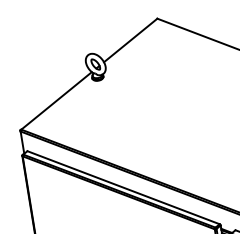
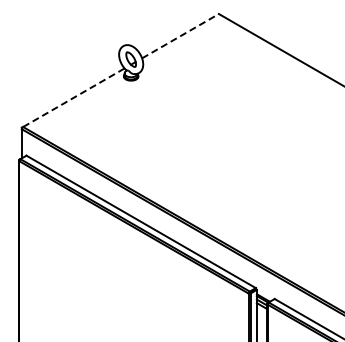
line: (130, 39) -> (180, 35), solid -> dashed
line: (56, 100) -> (73, 97), solid -> dashed

